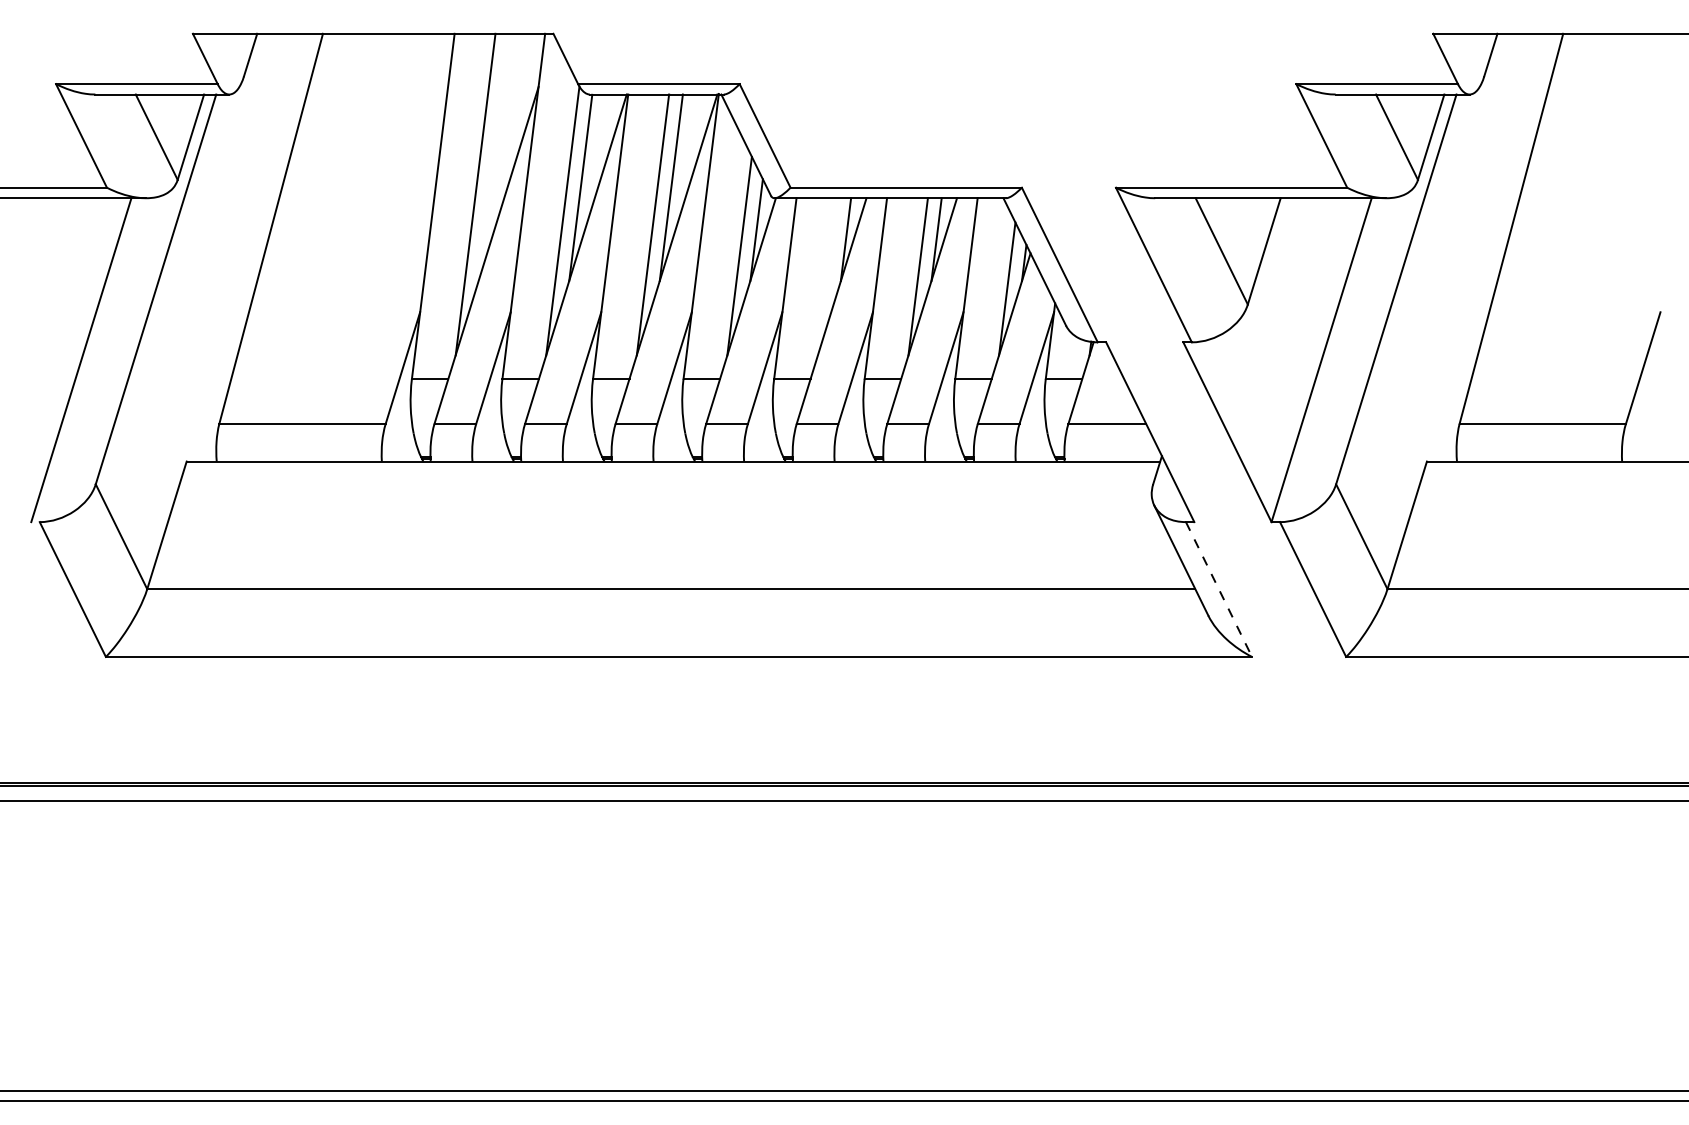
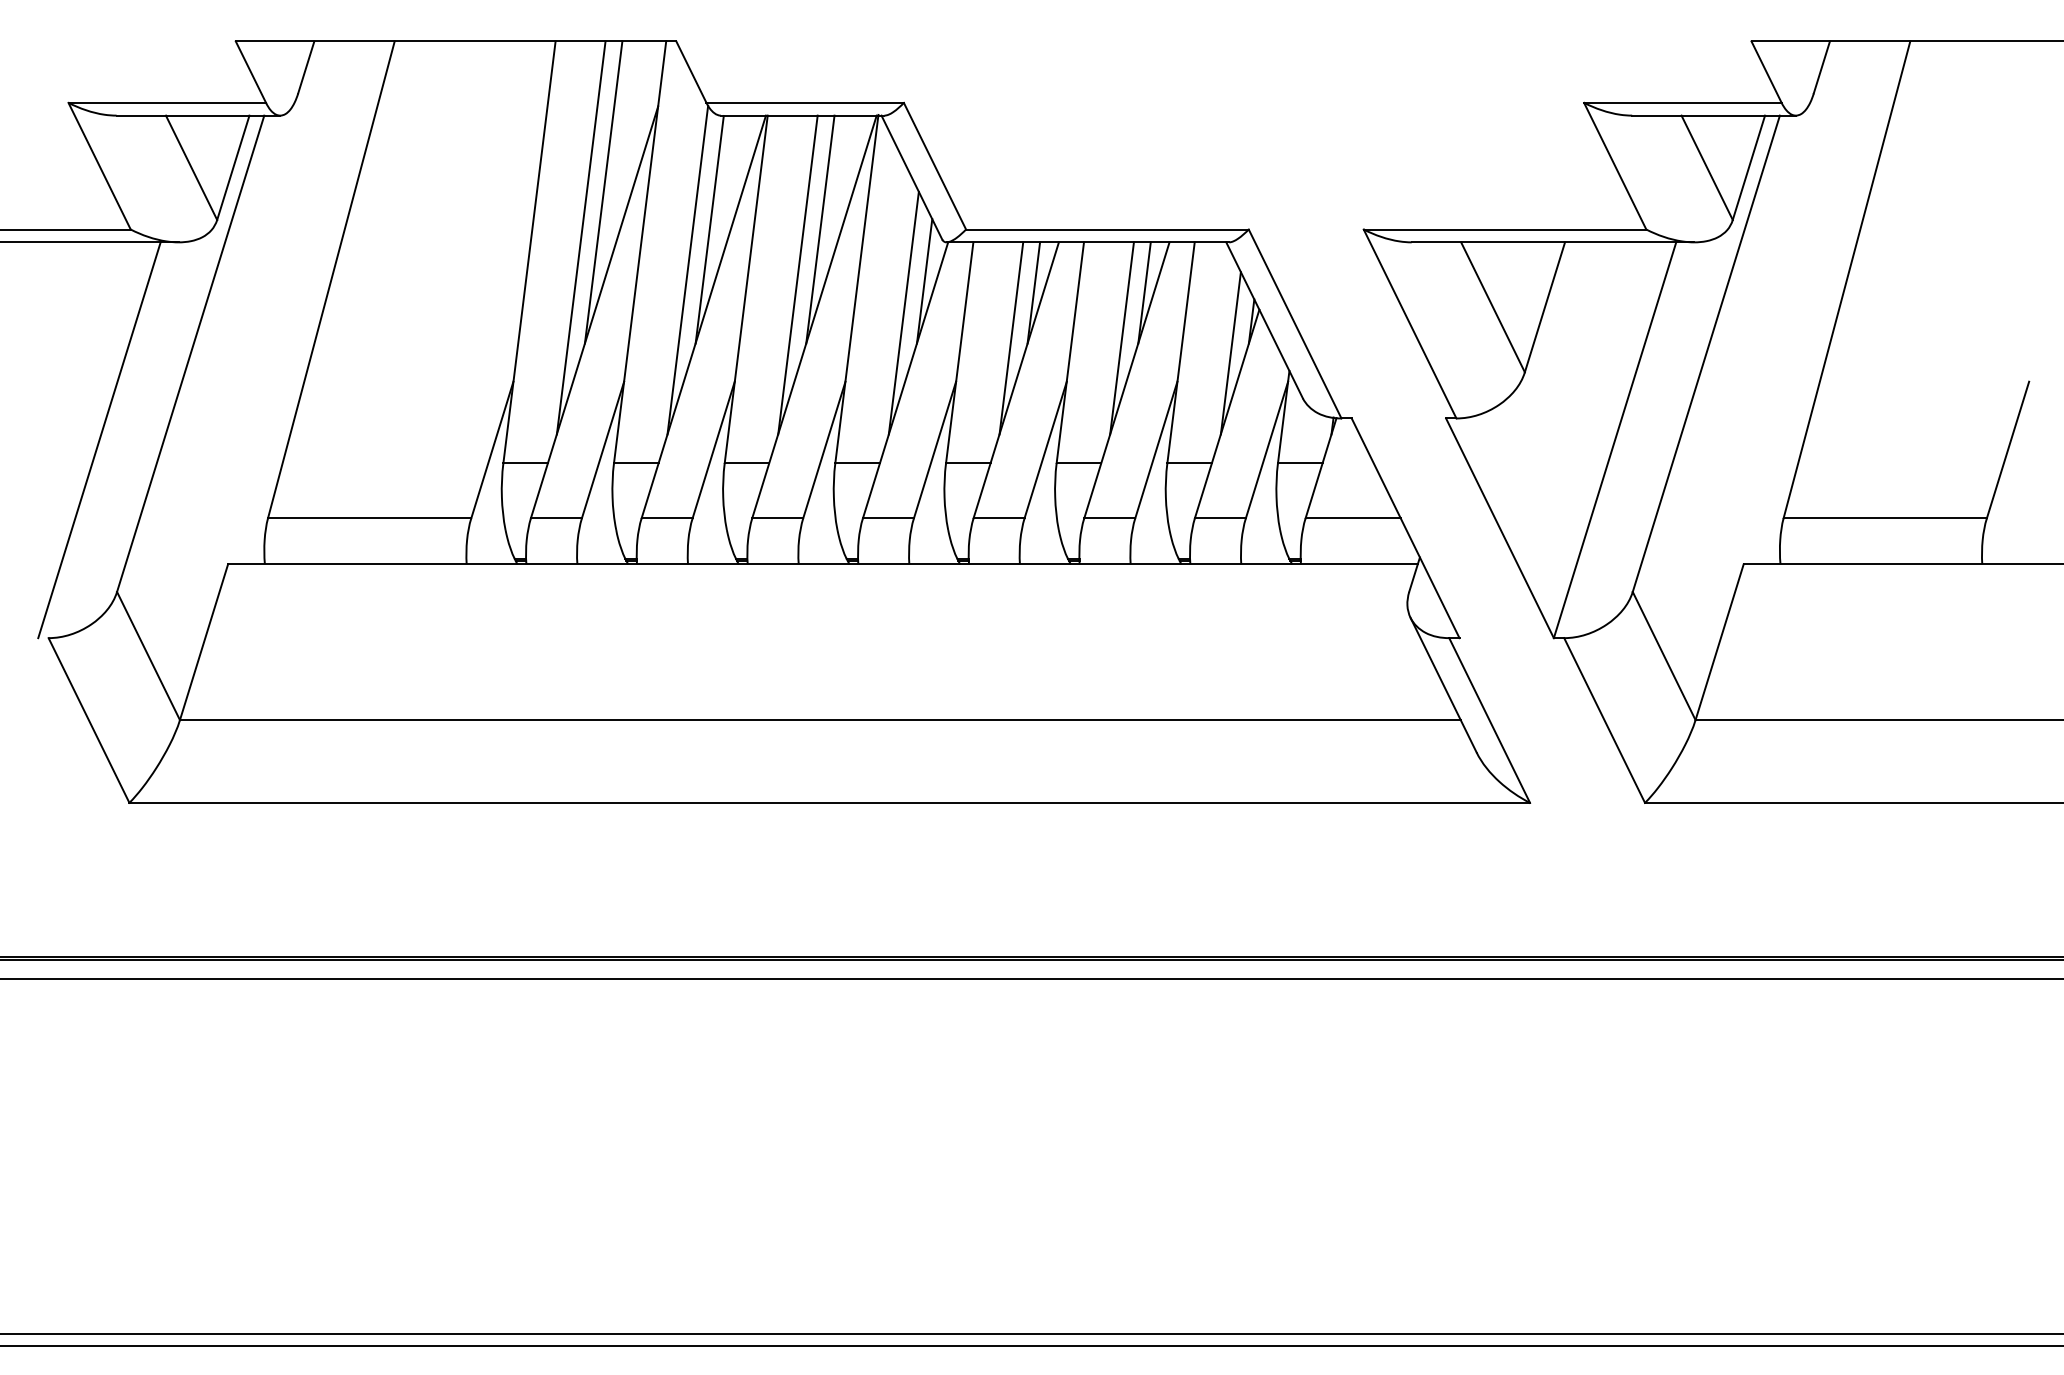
line: (493, 157) -> (603, 192), added
line: (827, 276) -> (1011, 338), added
line: (1219, 589) -> (1490, 720), dashed -> solid

